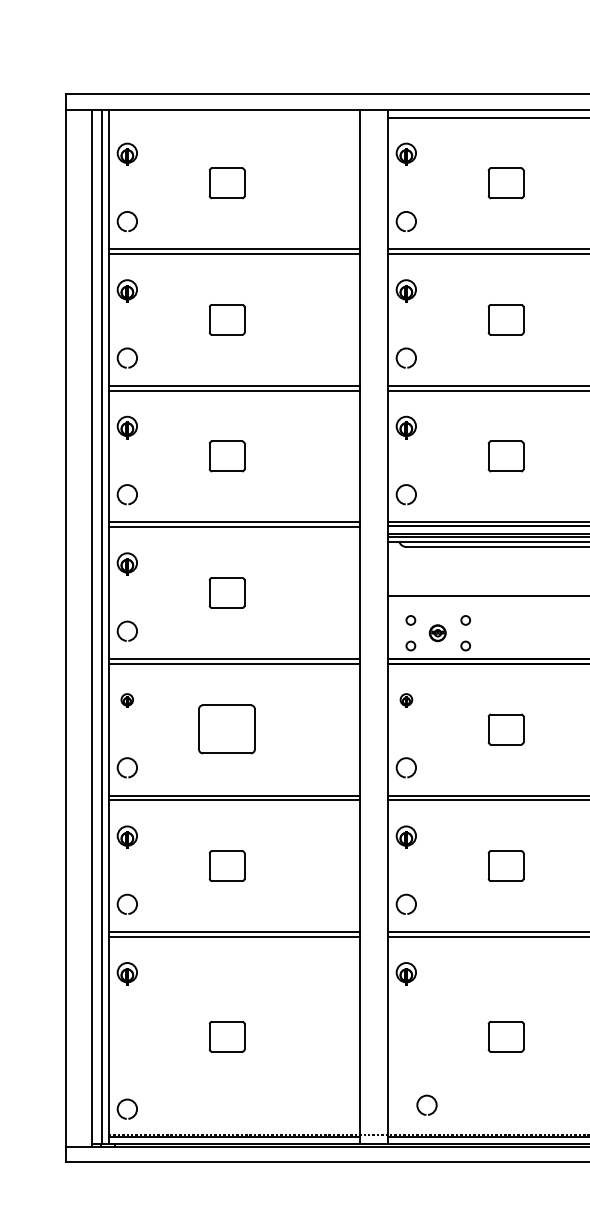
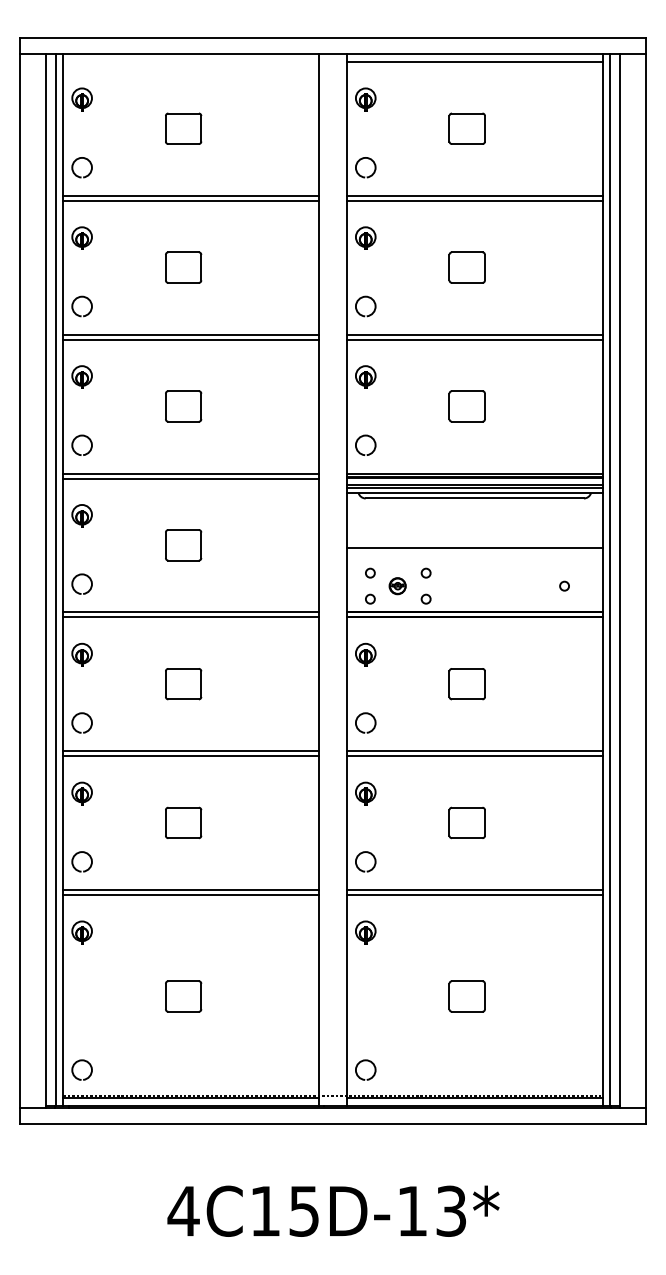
part: (126, 700) -> (81, 654), size x1.67
part: (406, 700) -> (365, 654), size x1.67
part: (227, 729) -> (183, 684), size x0.62
arc: (421, 1098) -> (360, 1063), moved

